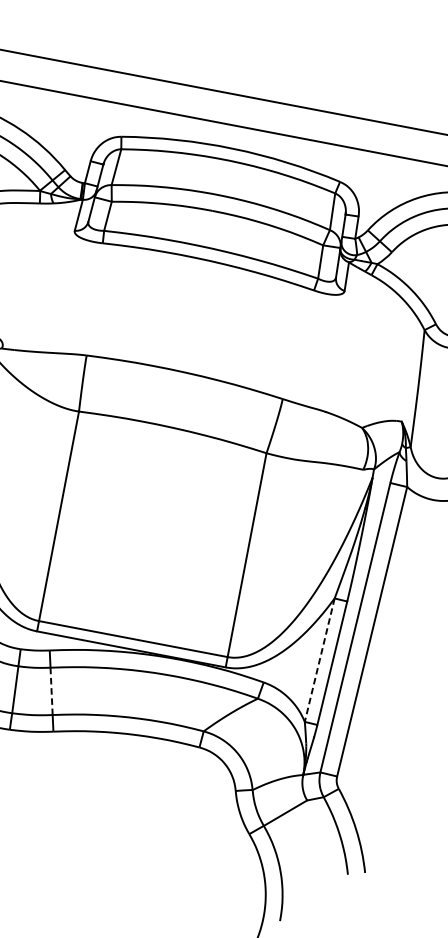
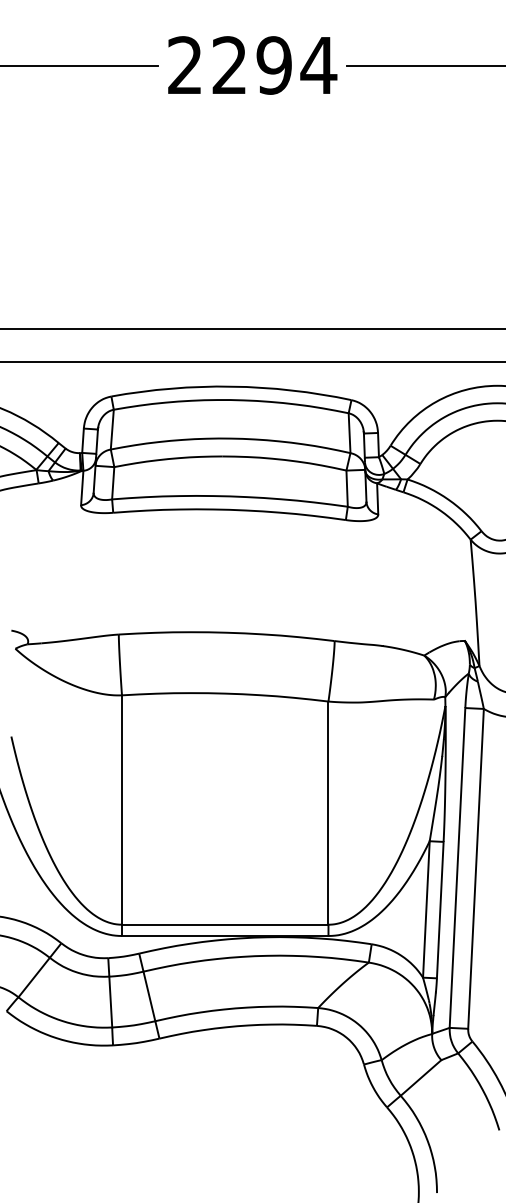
line: (319, 660) -> (426, 909), dashed -> solid
line: (51, 691) -> (149, 996), dashed -> solid

